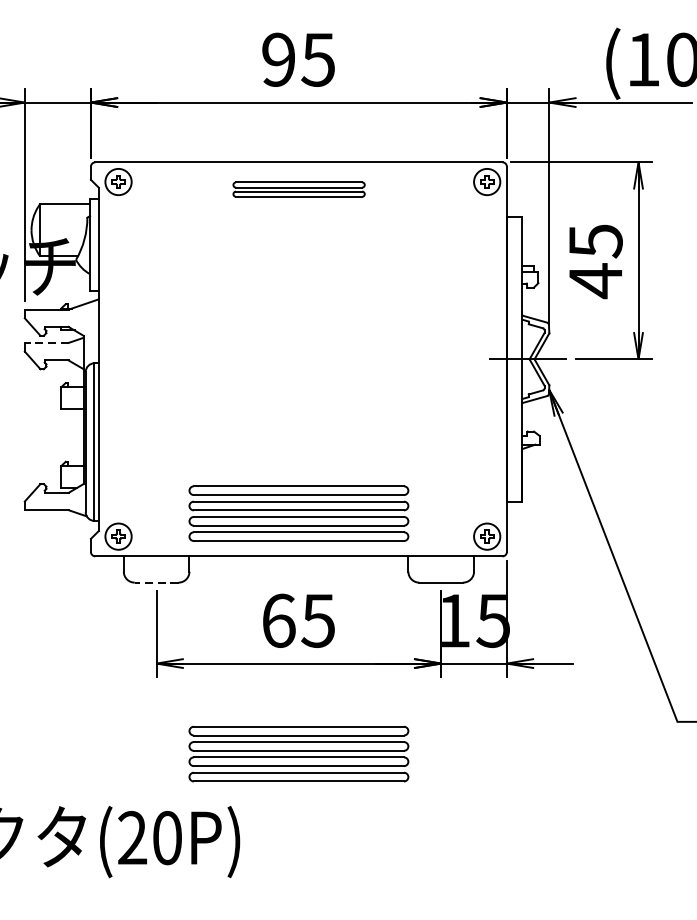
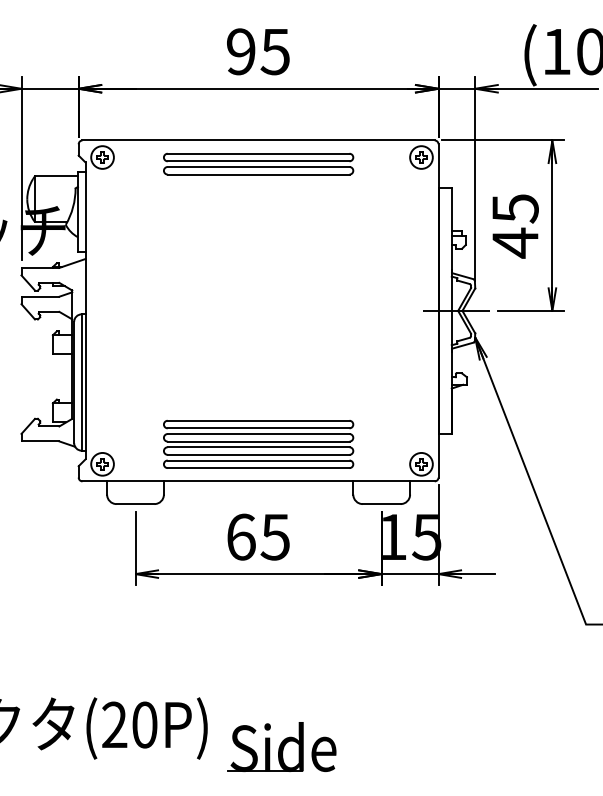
part: (298, 188) -> (258, 163), size x1.67
line: (46, 342) -> (40, 296), dashed -> solid
line: (156, 583) -> (135, 504), dashed -> solid
part: (298, 754) -> (258, 652), removed
part: (325, 862) -> (281, 746), added

